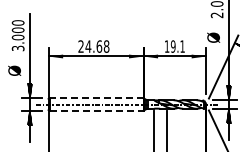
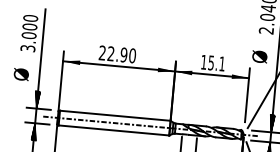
text: (97, 46) -> (121, 54), 24.68 -> 22.90
text: (172, 46) -> (210, 62), 19.1 -> 15.1
line: (96, 98) -> (115, 116), dashed -> solid
line: (96, 110) -> (113, 130), dashed -> solid

